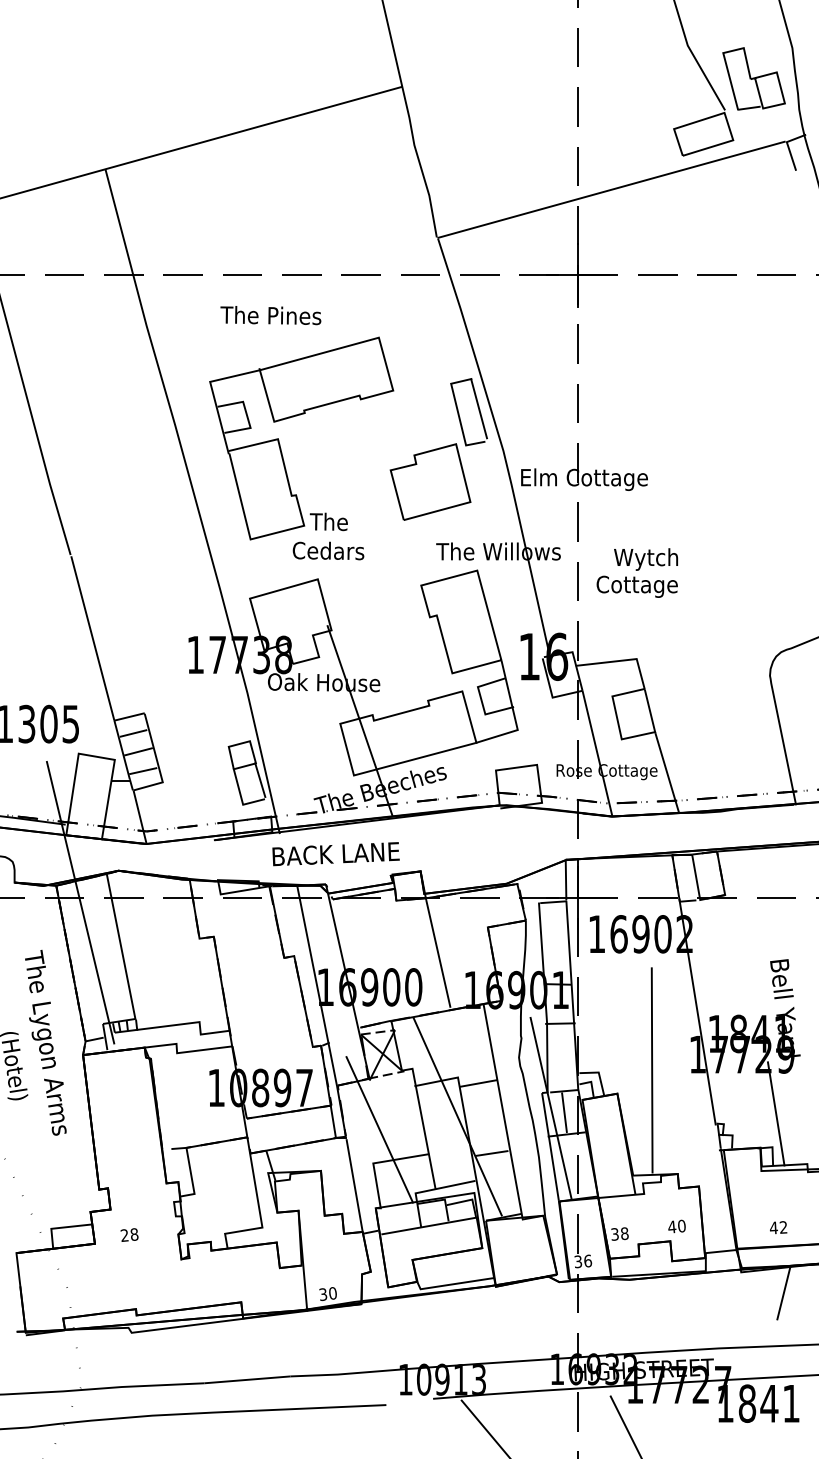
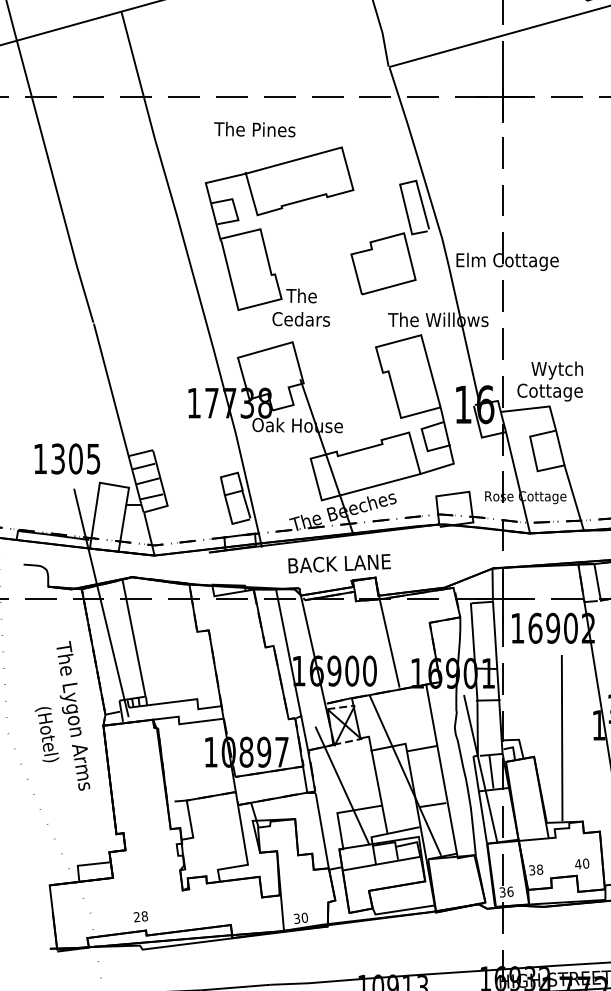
text: (636, 572) -> (549, 381), moved
text: (335, 854) -> (339, 564), moved
text: (129, 1234) -> (140, 916), moved

